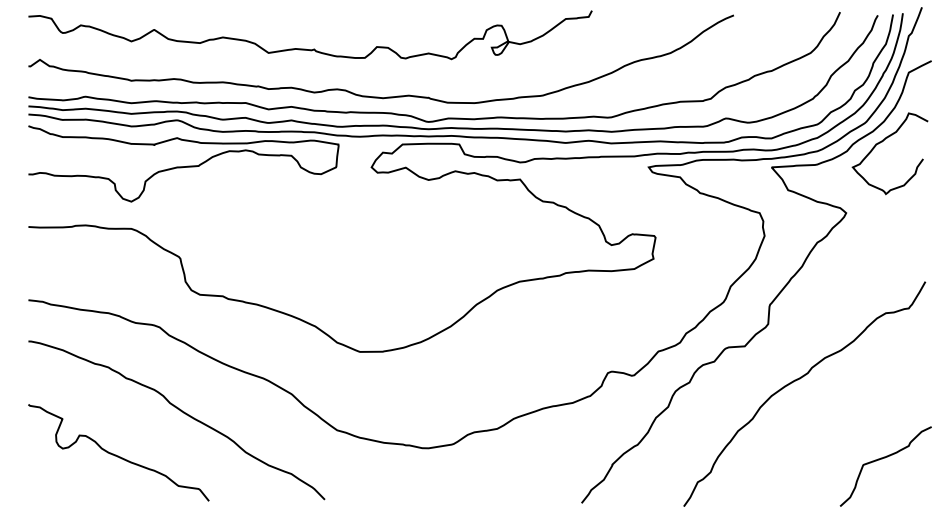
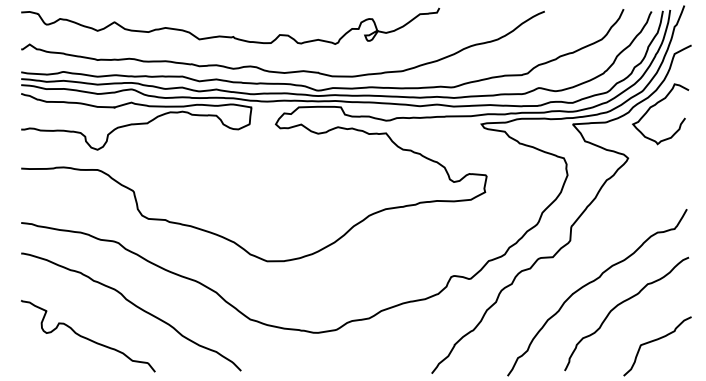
curve: (834, 411) -> (619, 305), added

